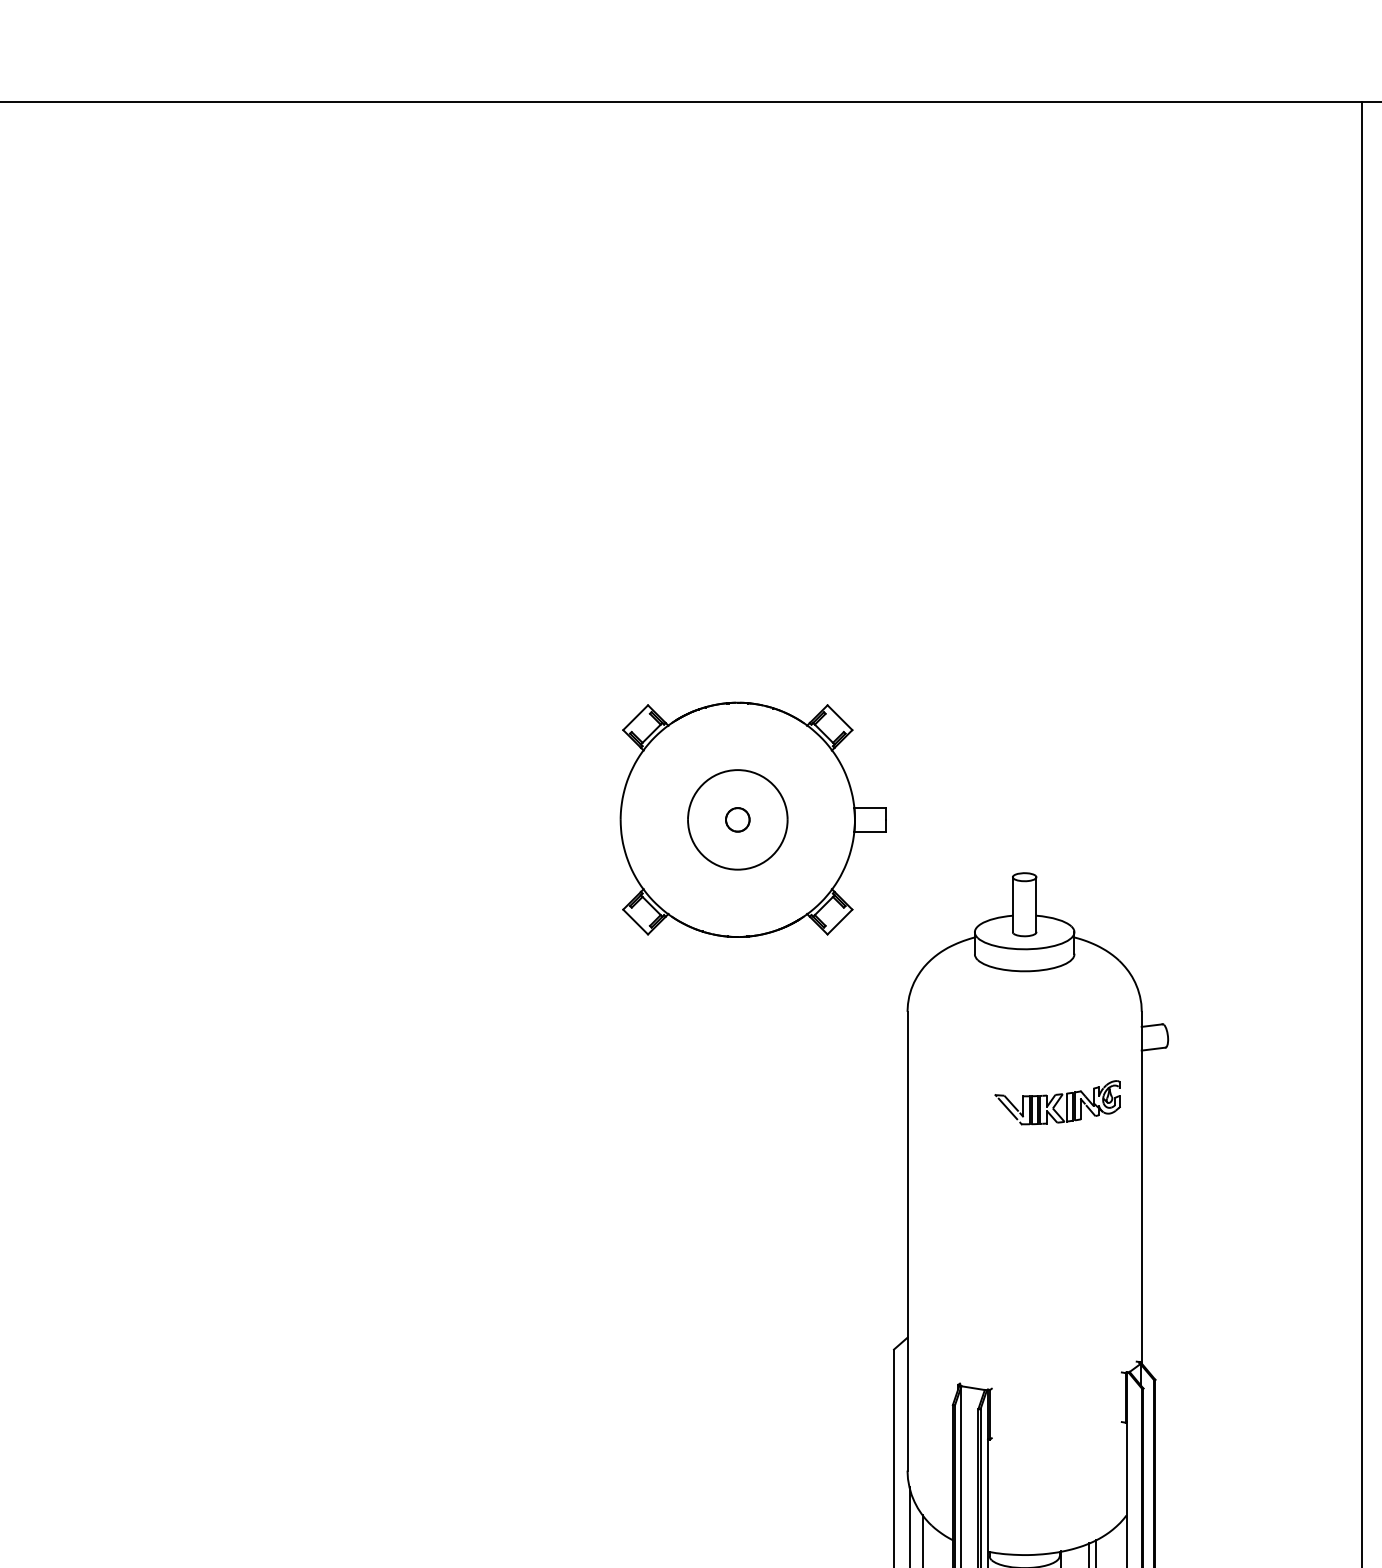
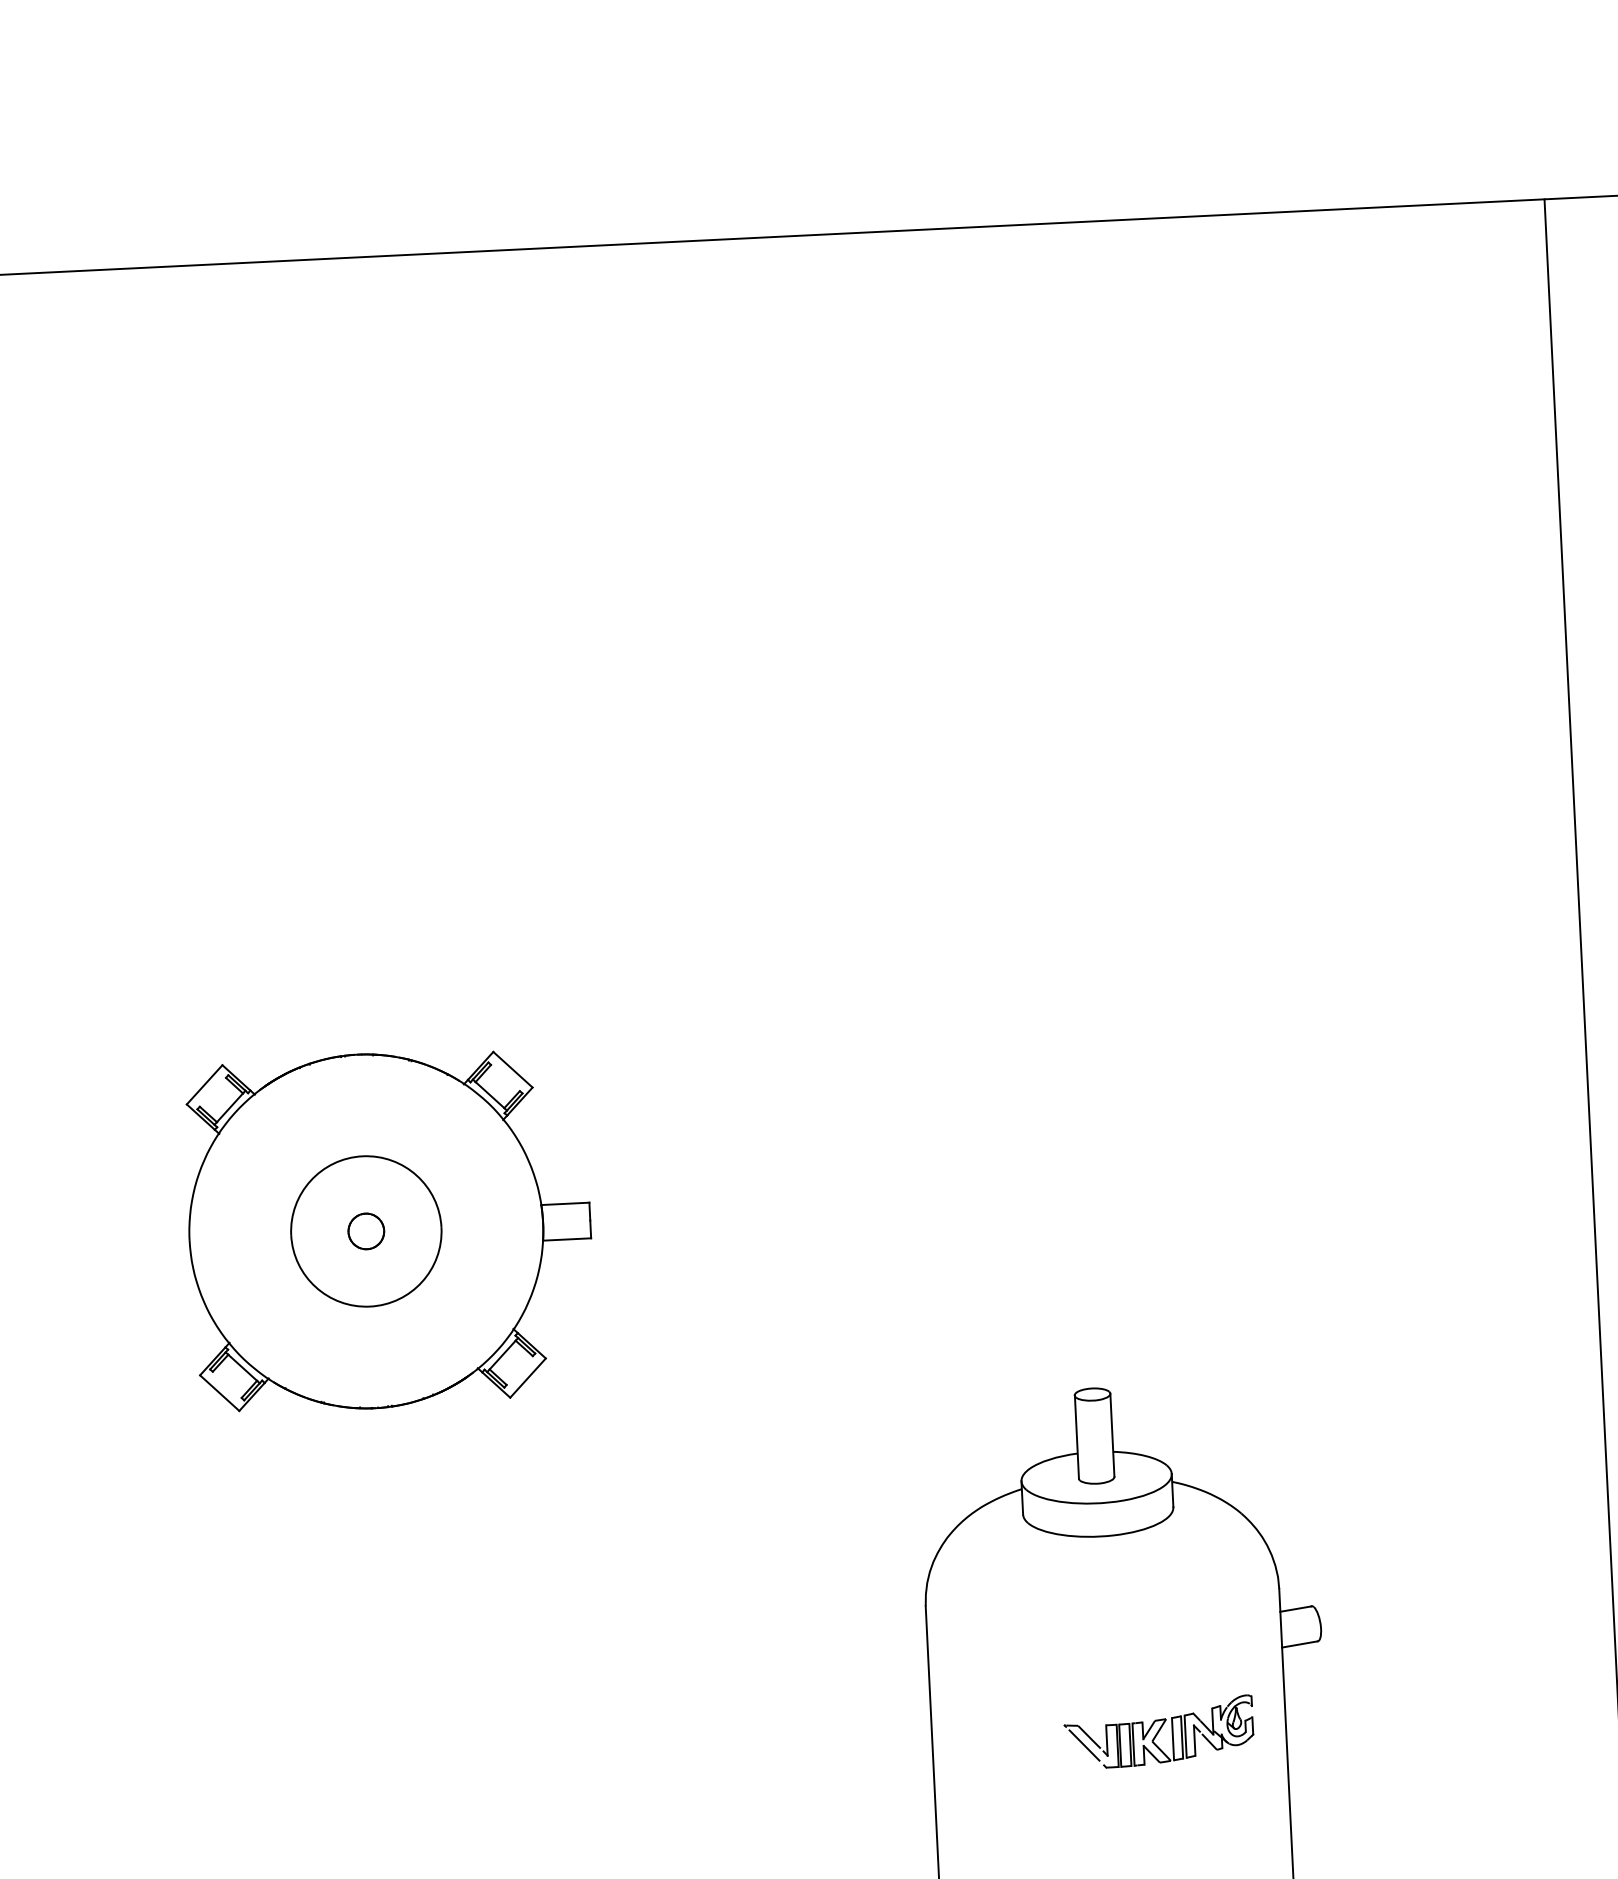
part: (752, 819) -> (388, 1229), moved

